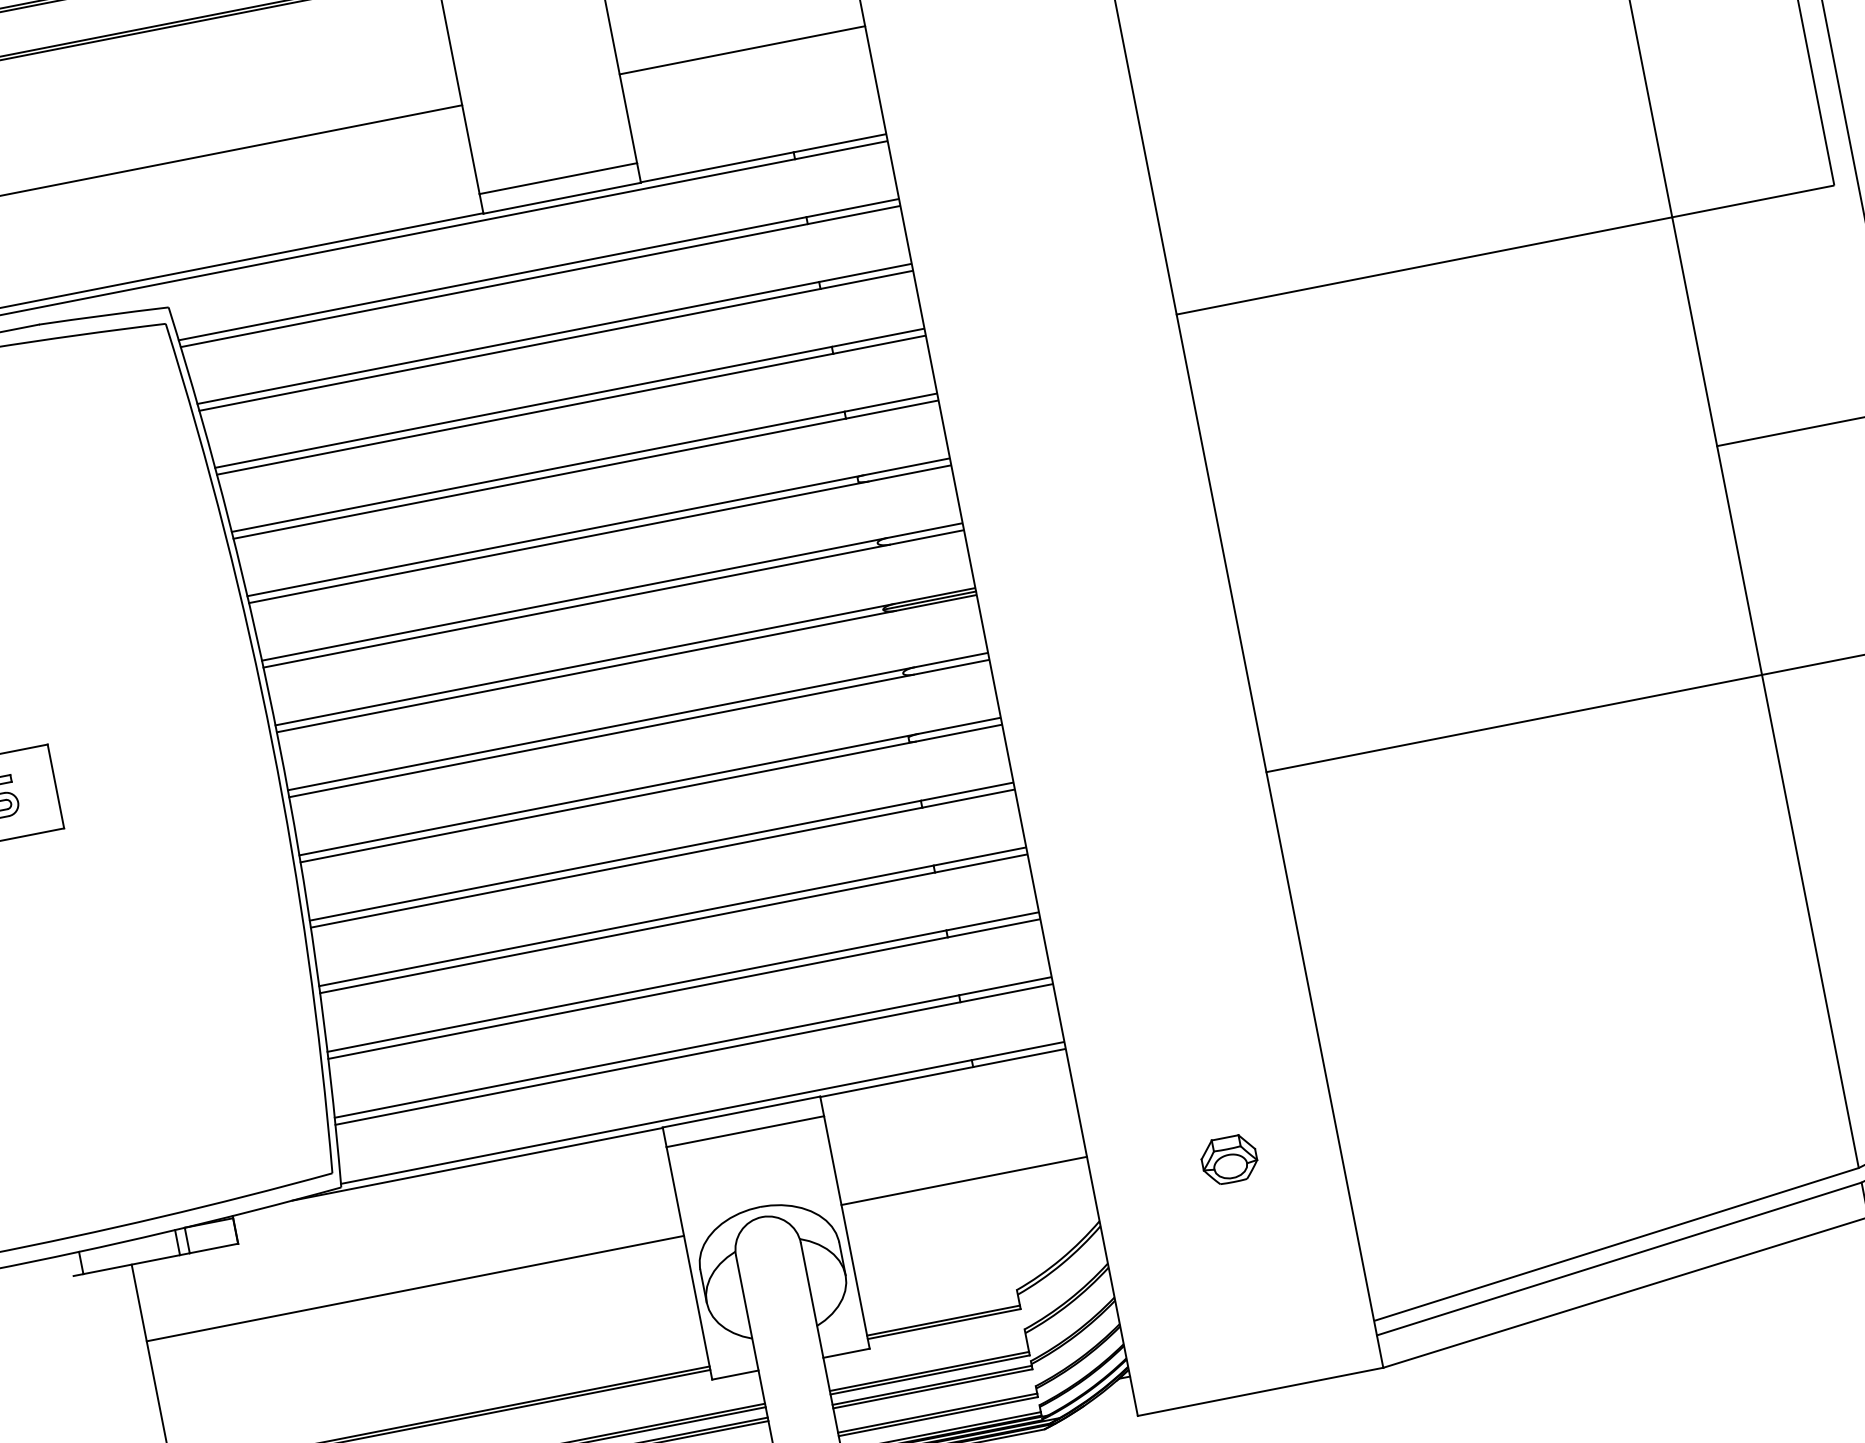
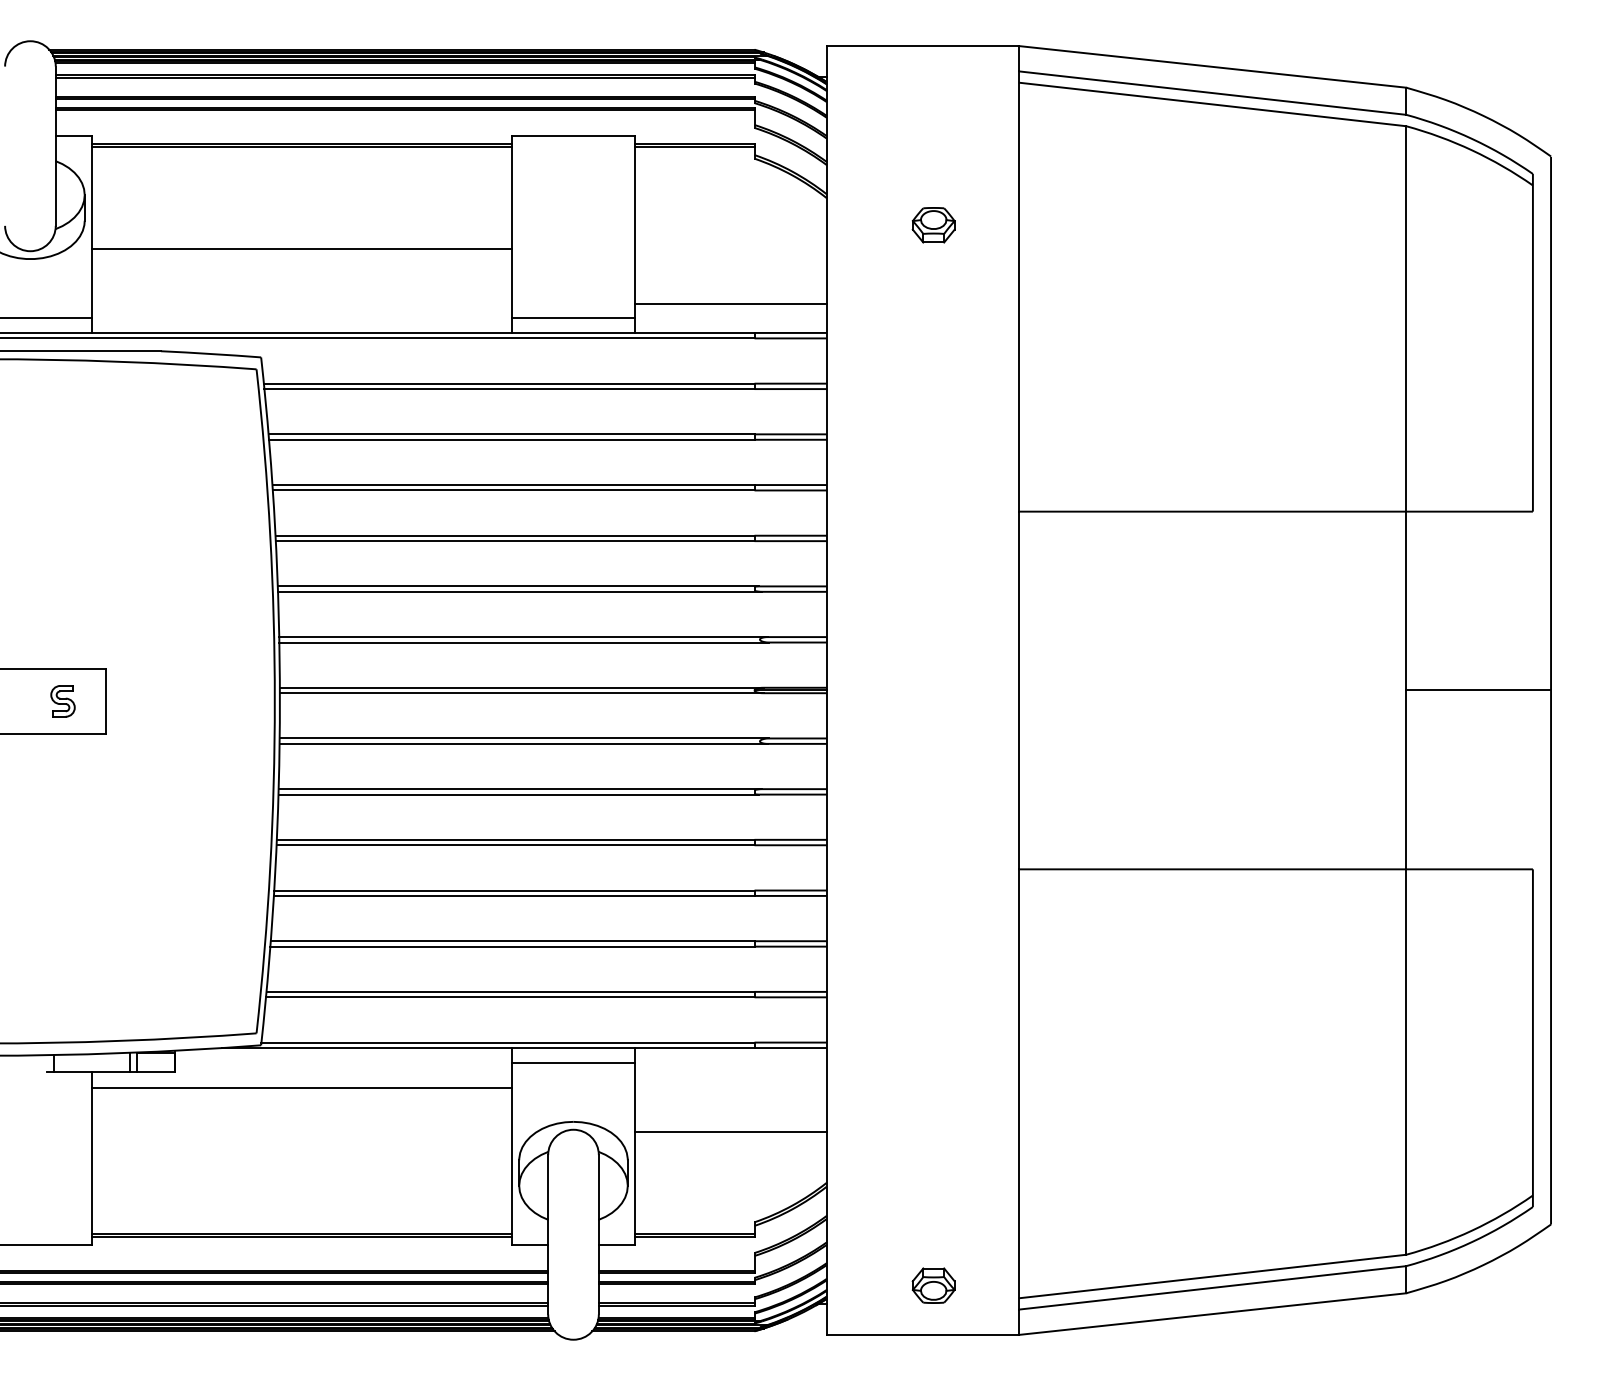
line: (741, 50) -> (730, 303), moved
part: (1229, 1159) -> (933, 1285), moved
line: (414, 1288) -> (301, 1088), moved

